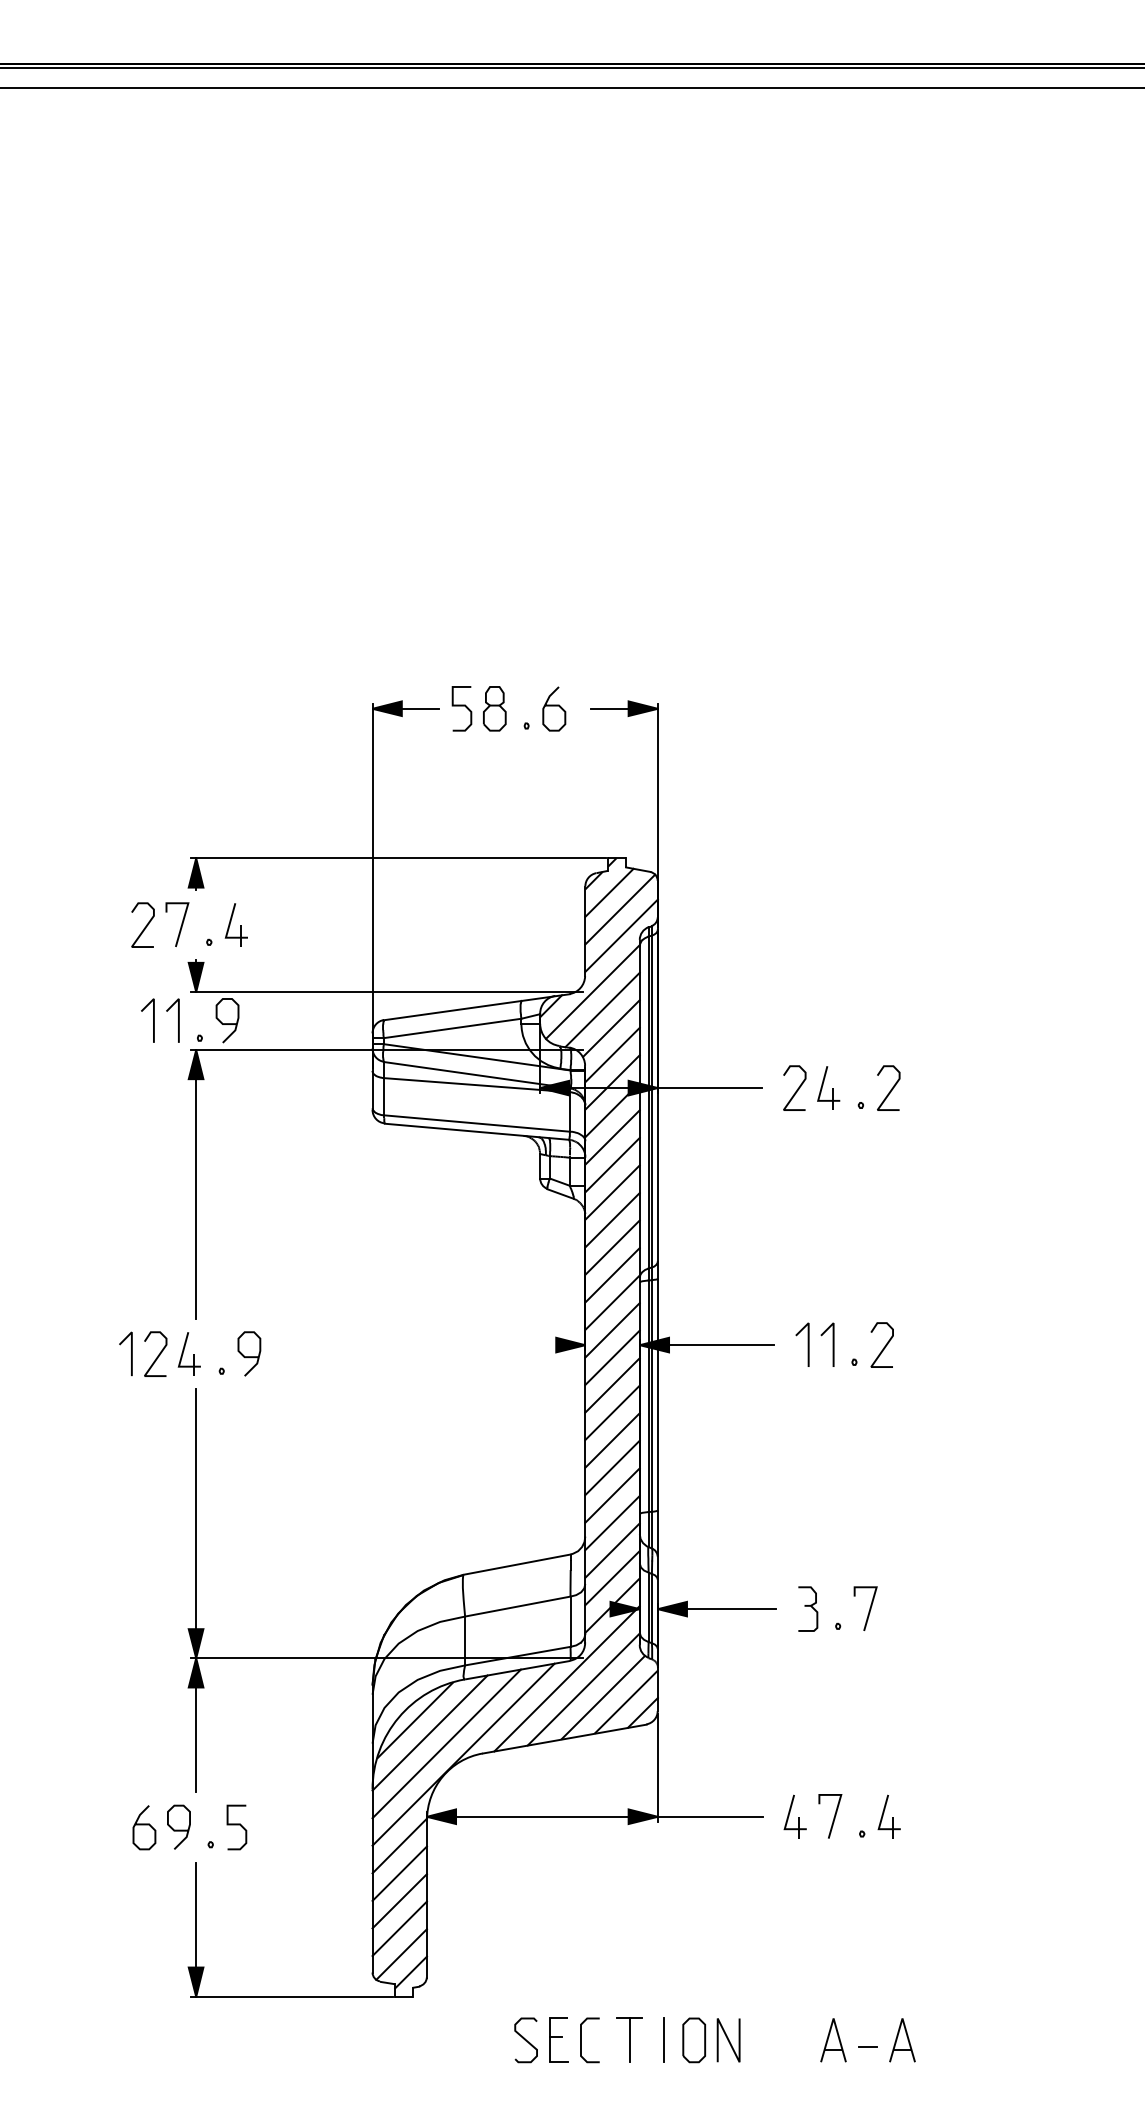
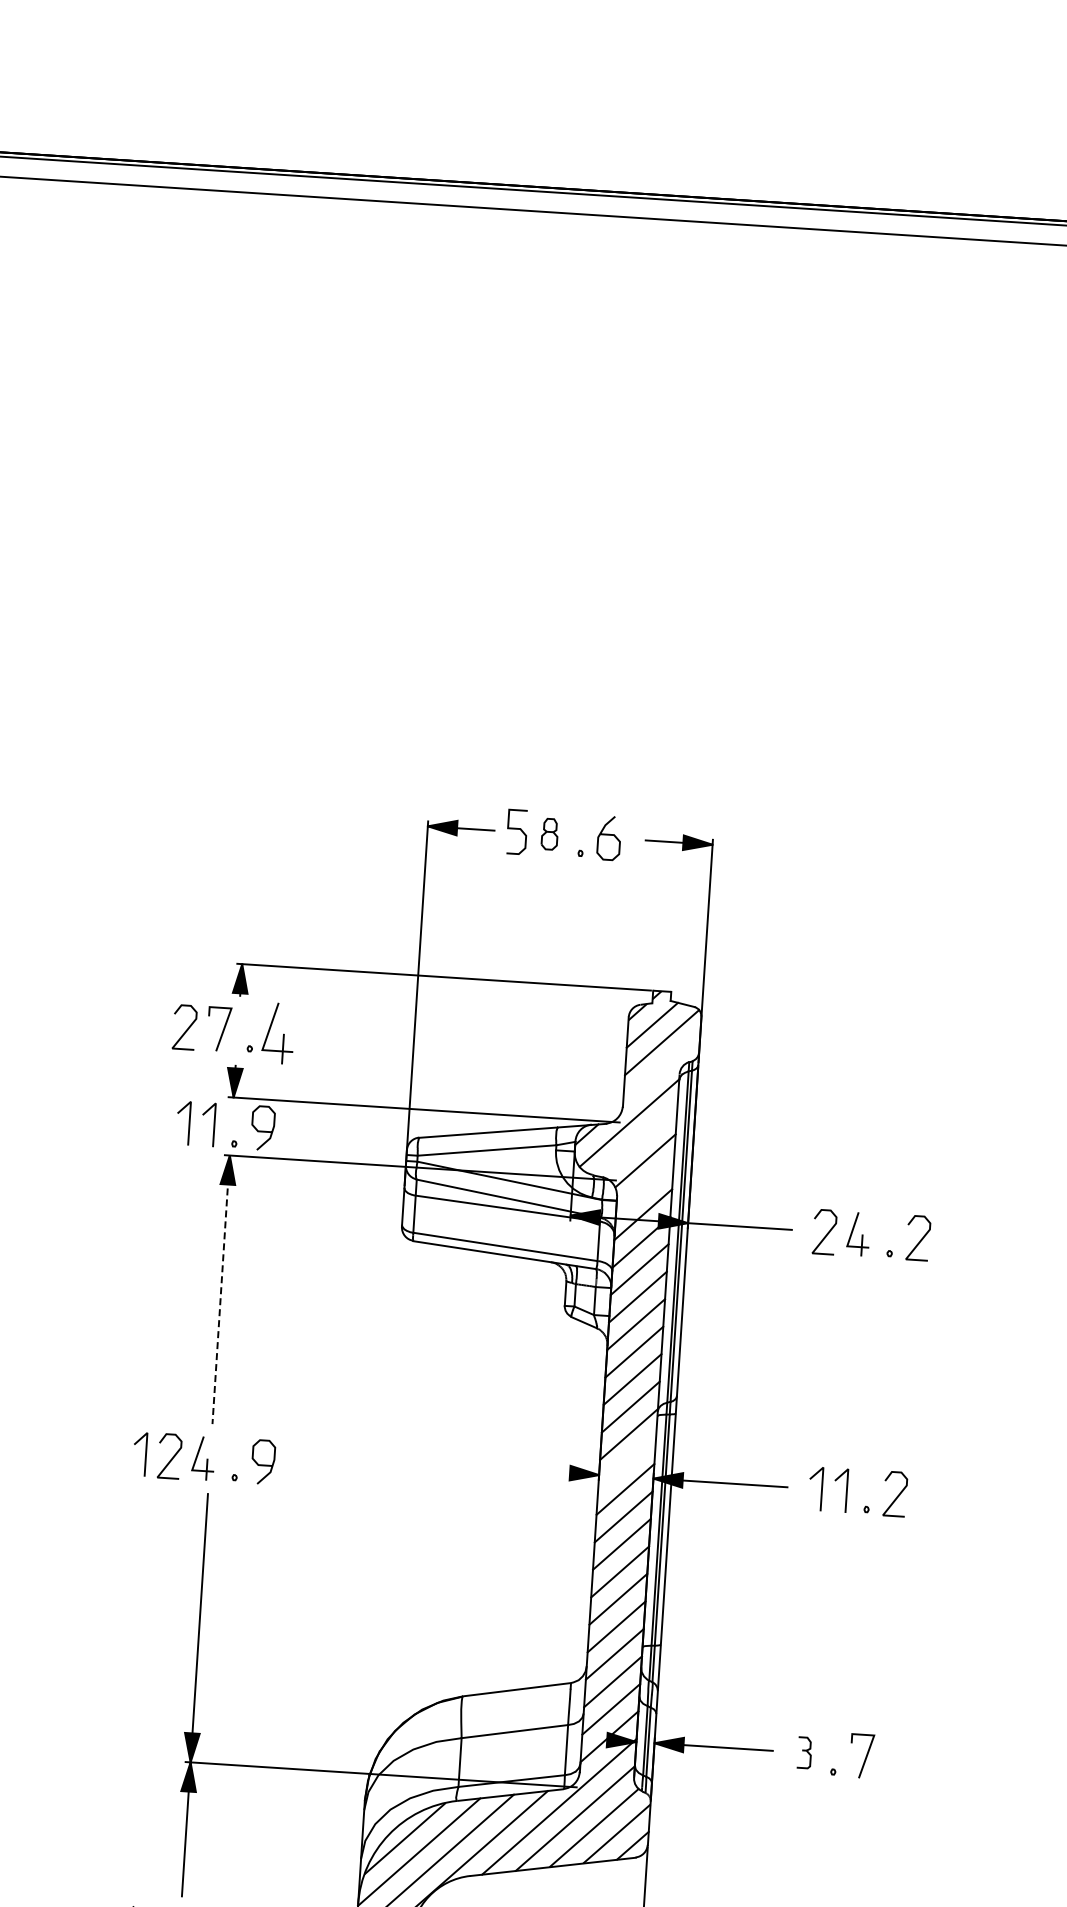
part: (494, 708) -> (549, 833), size x0.7
part: (235, 924) -> (277, 1032), size x1.4
line: (621, 935) -> (661, 1068), removed
line: (602, 1009) -> (637, 1141), removed
line: (612, 1054) -> (644, 1186), removed
line: (196, 1184) -> (221, 1289), solid -> dashed
line: (612, 1330) -> (627, 1462), removed
part: (808, 1608) -> (804, 1752), size x0.7

